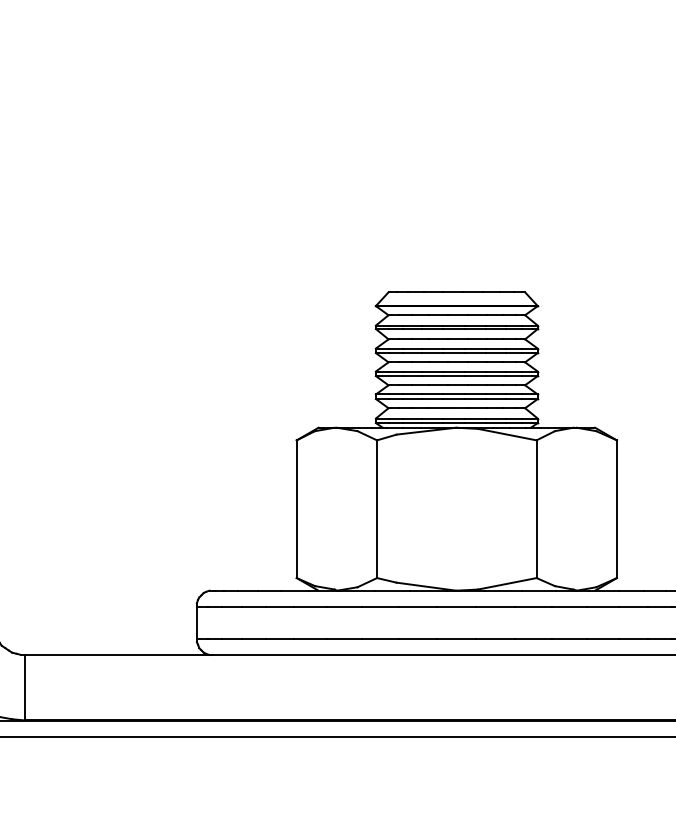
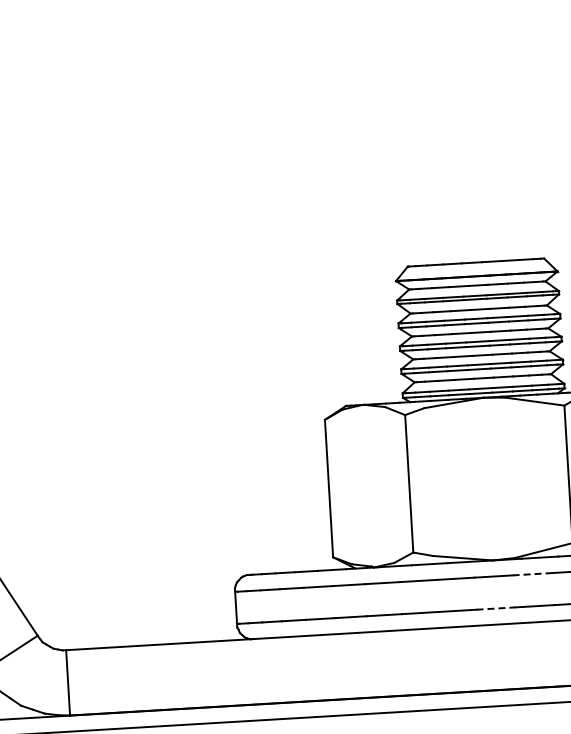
line: (495, 606) -> (533, 573), solid -> dashed
line: (456, 638) -> (496, 608), solid -> dashed

